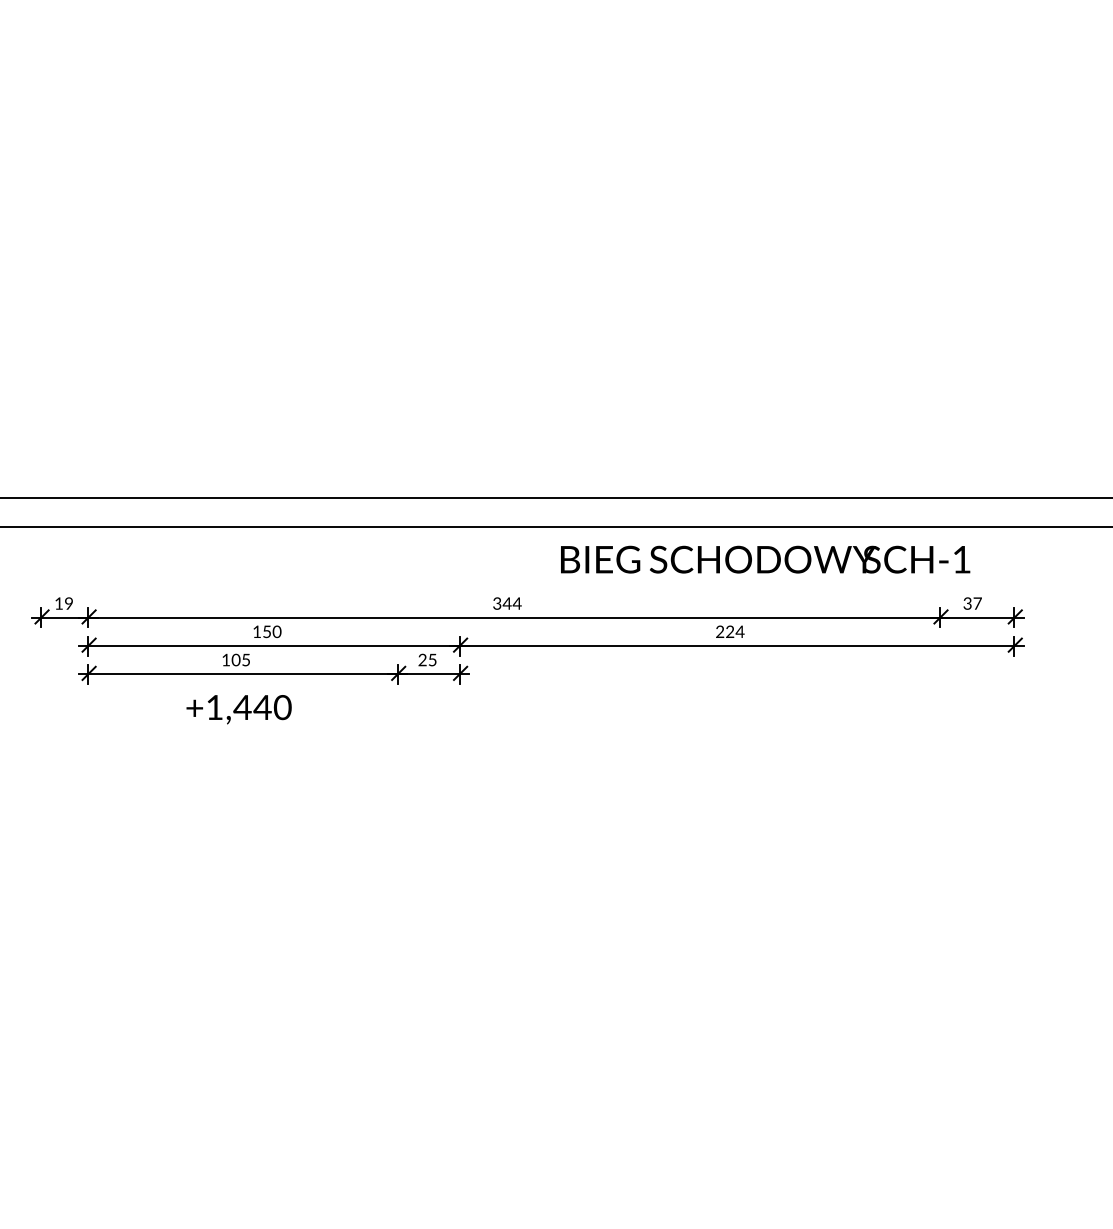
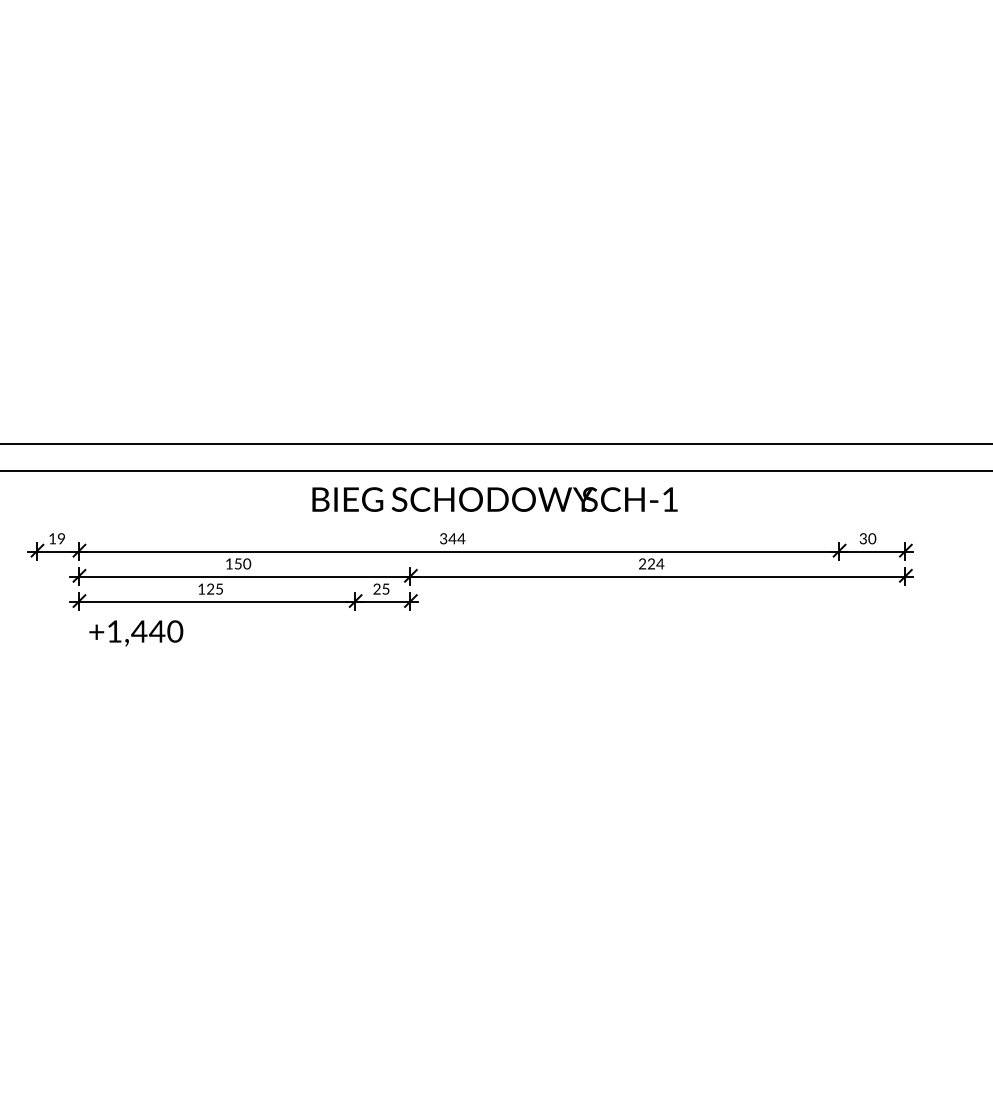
text: (764, 559) -> (494, 499), moved
text: (977, 603) -> (872, 538), 37 -> 30
text: (235, 661) -> (210, 590), 105 -> 125
text: (239, 709) -> (136, 633), moved

